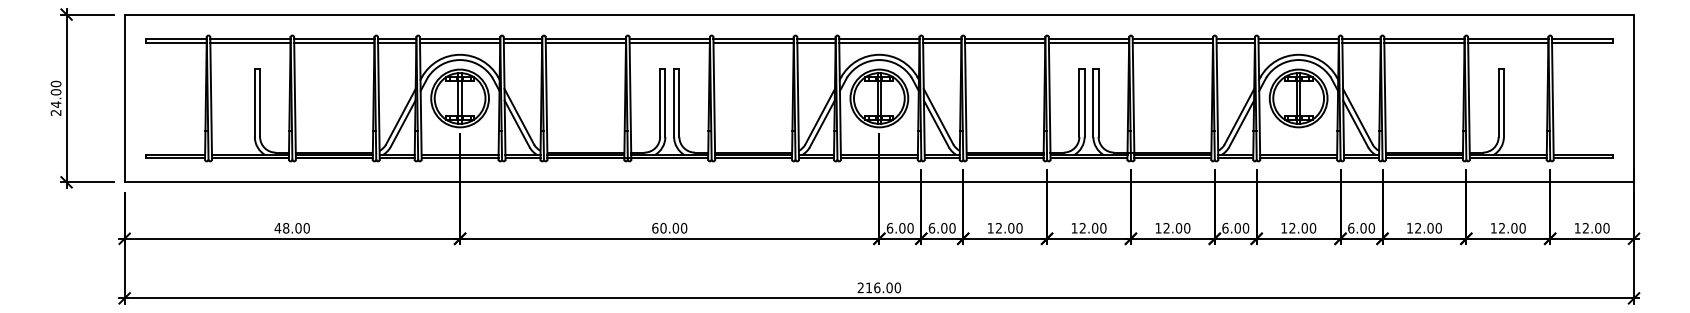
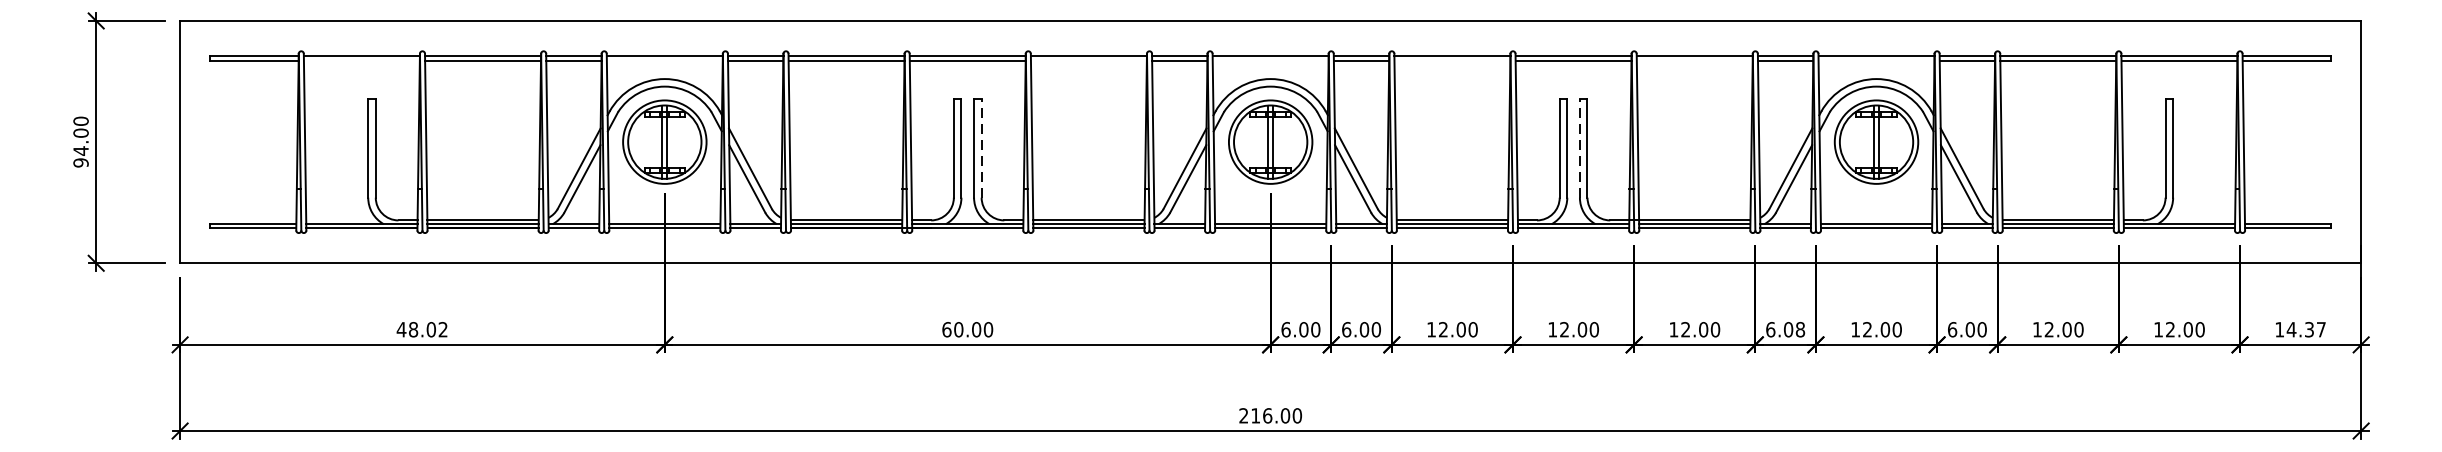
line: (250, 42) -> (361, 61), removed
line: (460, 42) -> (665, 61), removed
line: (753, 42) -> (1088, 61), removed
line: (879, 42) -> (1270, 61), removed
line: (1005, 42) -> (1452, 61), removed
line: (1172, 42) -> (1694, 61), removed
line: (1298, 42) -> (1876, 61), removed
line: (679, 102) -> (981, 147), solid -> dashed
line: (1093, 102) -> (1580, 147), solid -> dashed
text: (55, 112) -> (80, 162), 24.00 -> 94.00
text: (1595, 227) -> (2305, 328), 12.00 -> 14.37
text: (306, 228) -> (442, 330), 48.00 -> 48.02
text: (1245, 228) -> (1799, 330), 6.00 -> 6.08

